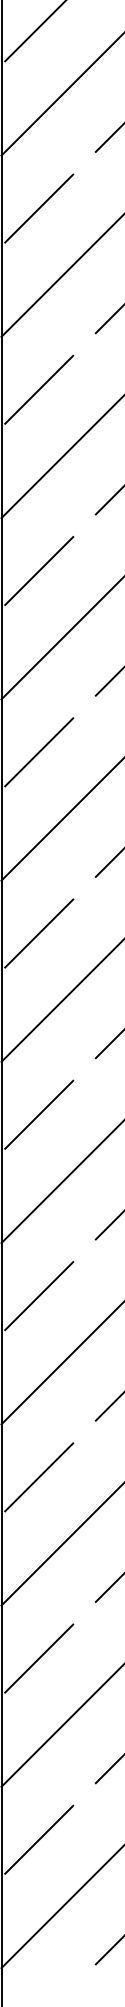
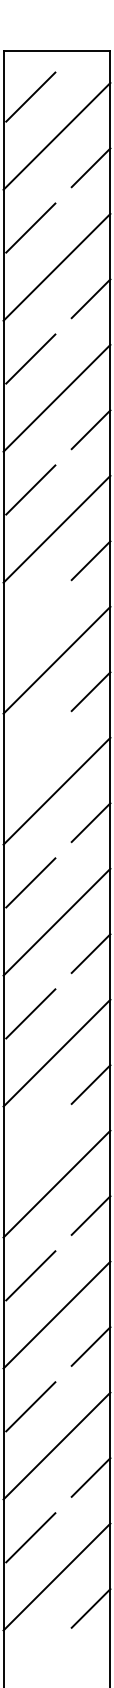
line: (38, 570) -> (30, 620), removed
line: (38, 751) -> (30, 751), removed
line: (38, 1295) -> (30, 1144), removed

